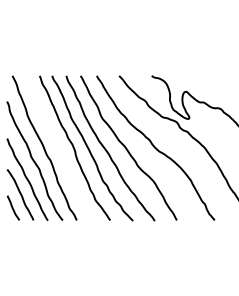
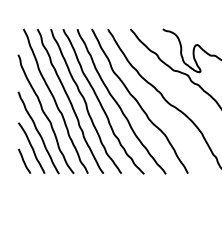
curve: (58, 147) -> (69, 100), added

